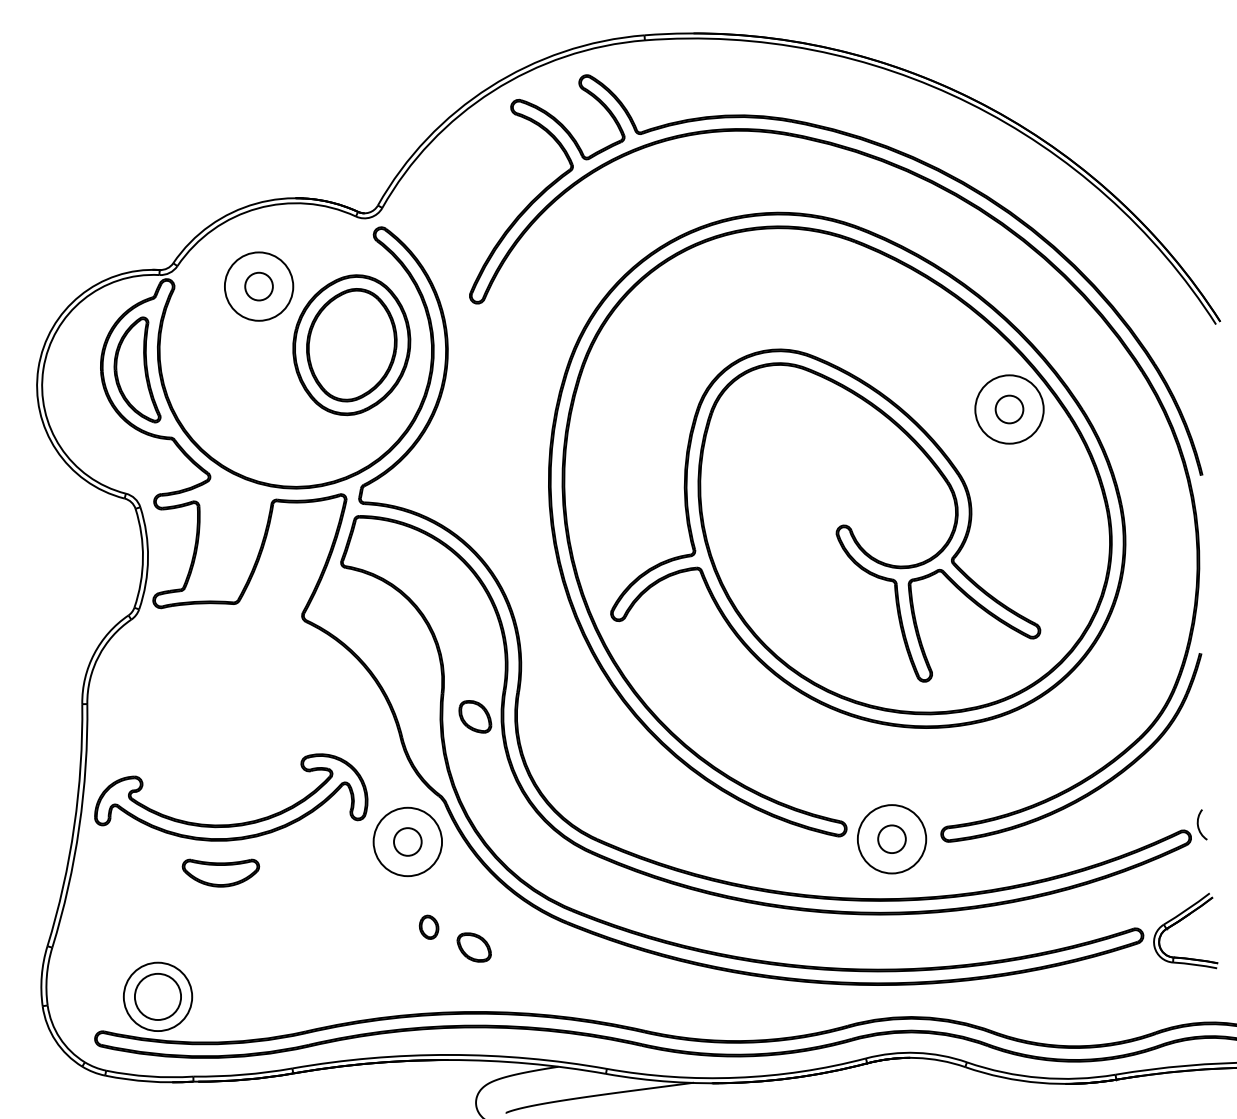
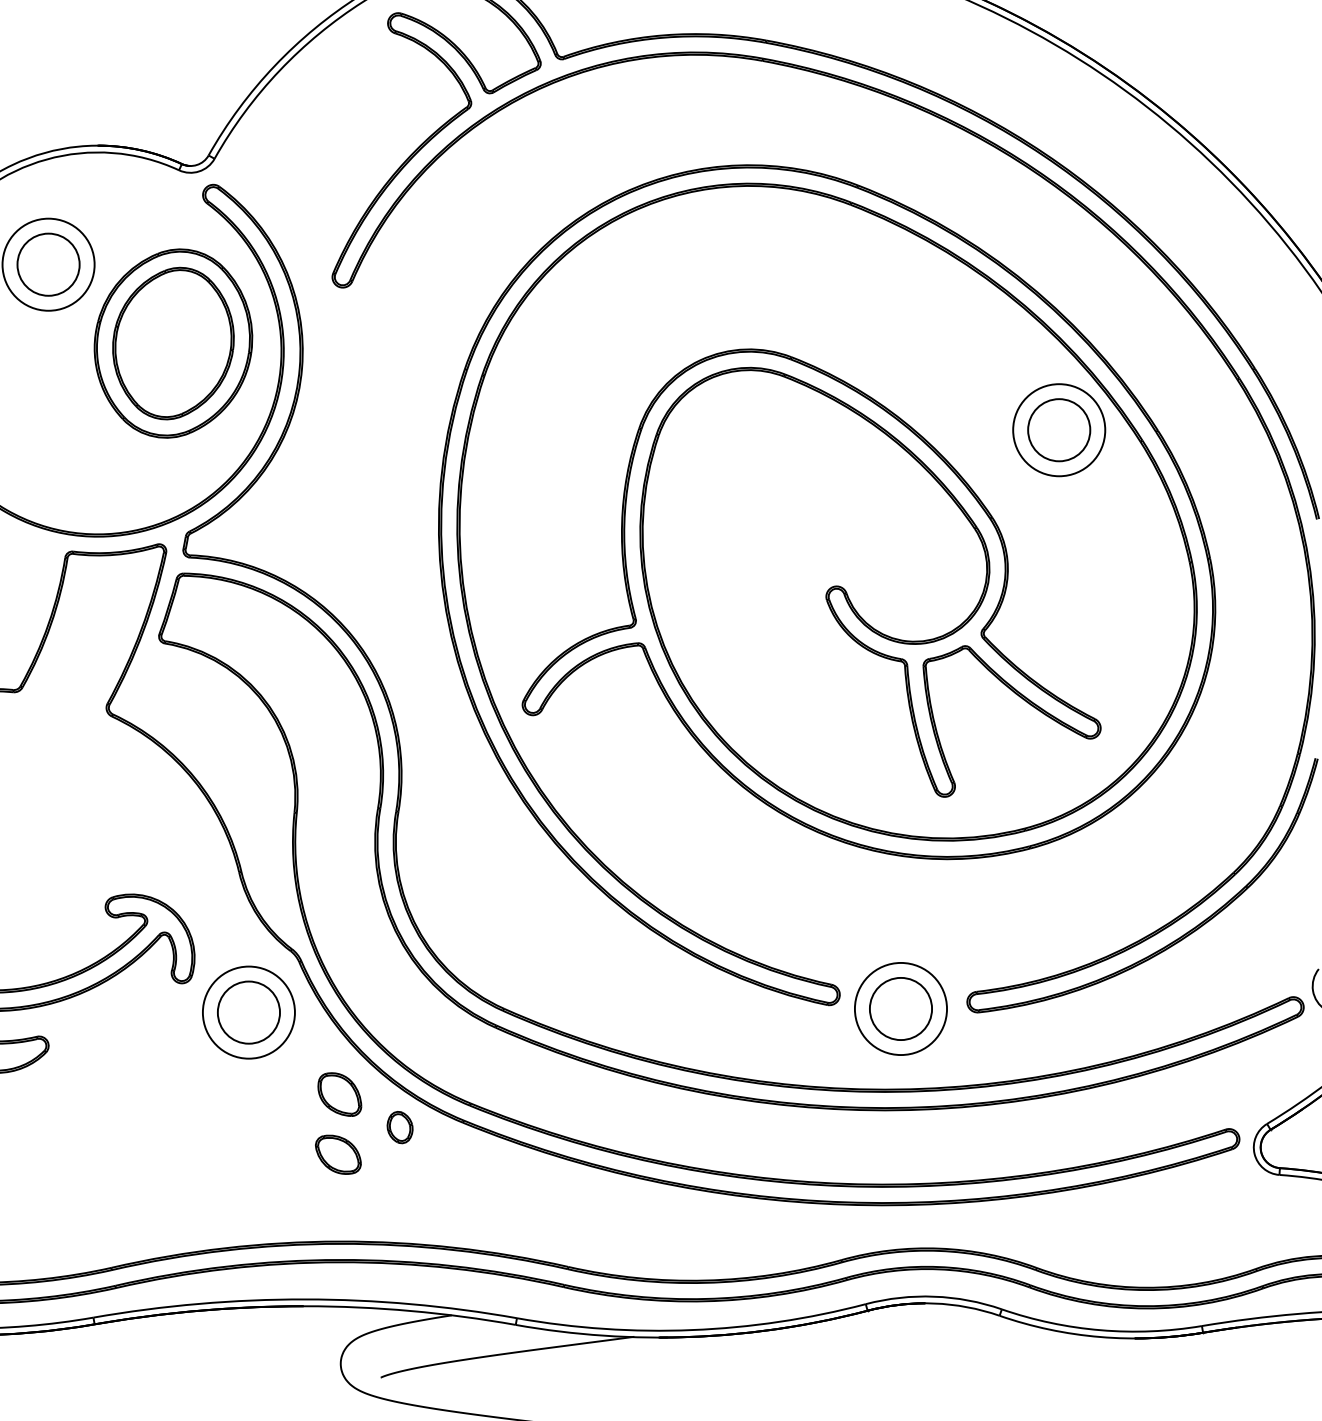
circle: (259, 286) -> (49, 264), size x1.67
circle: (1009, 409) -> (1059, 430), size x1.67
part: (475, 716) -> (340, 1094), moved
circle: (891, 839) -> (900, 1009), size x1.67
circle: (407, 841) -> (248, 1011), size x1.67
part: (428, 926) -> (399, 1126), moved

